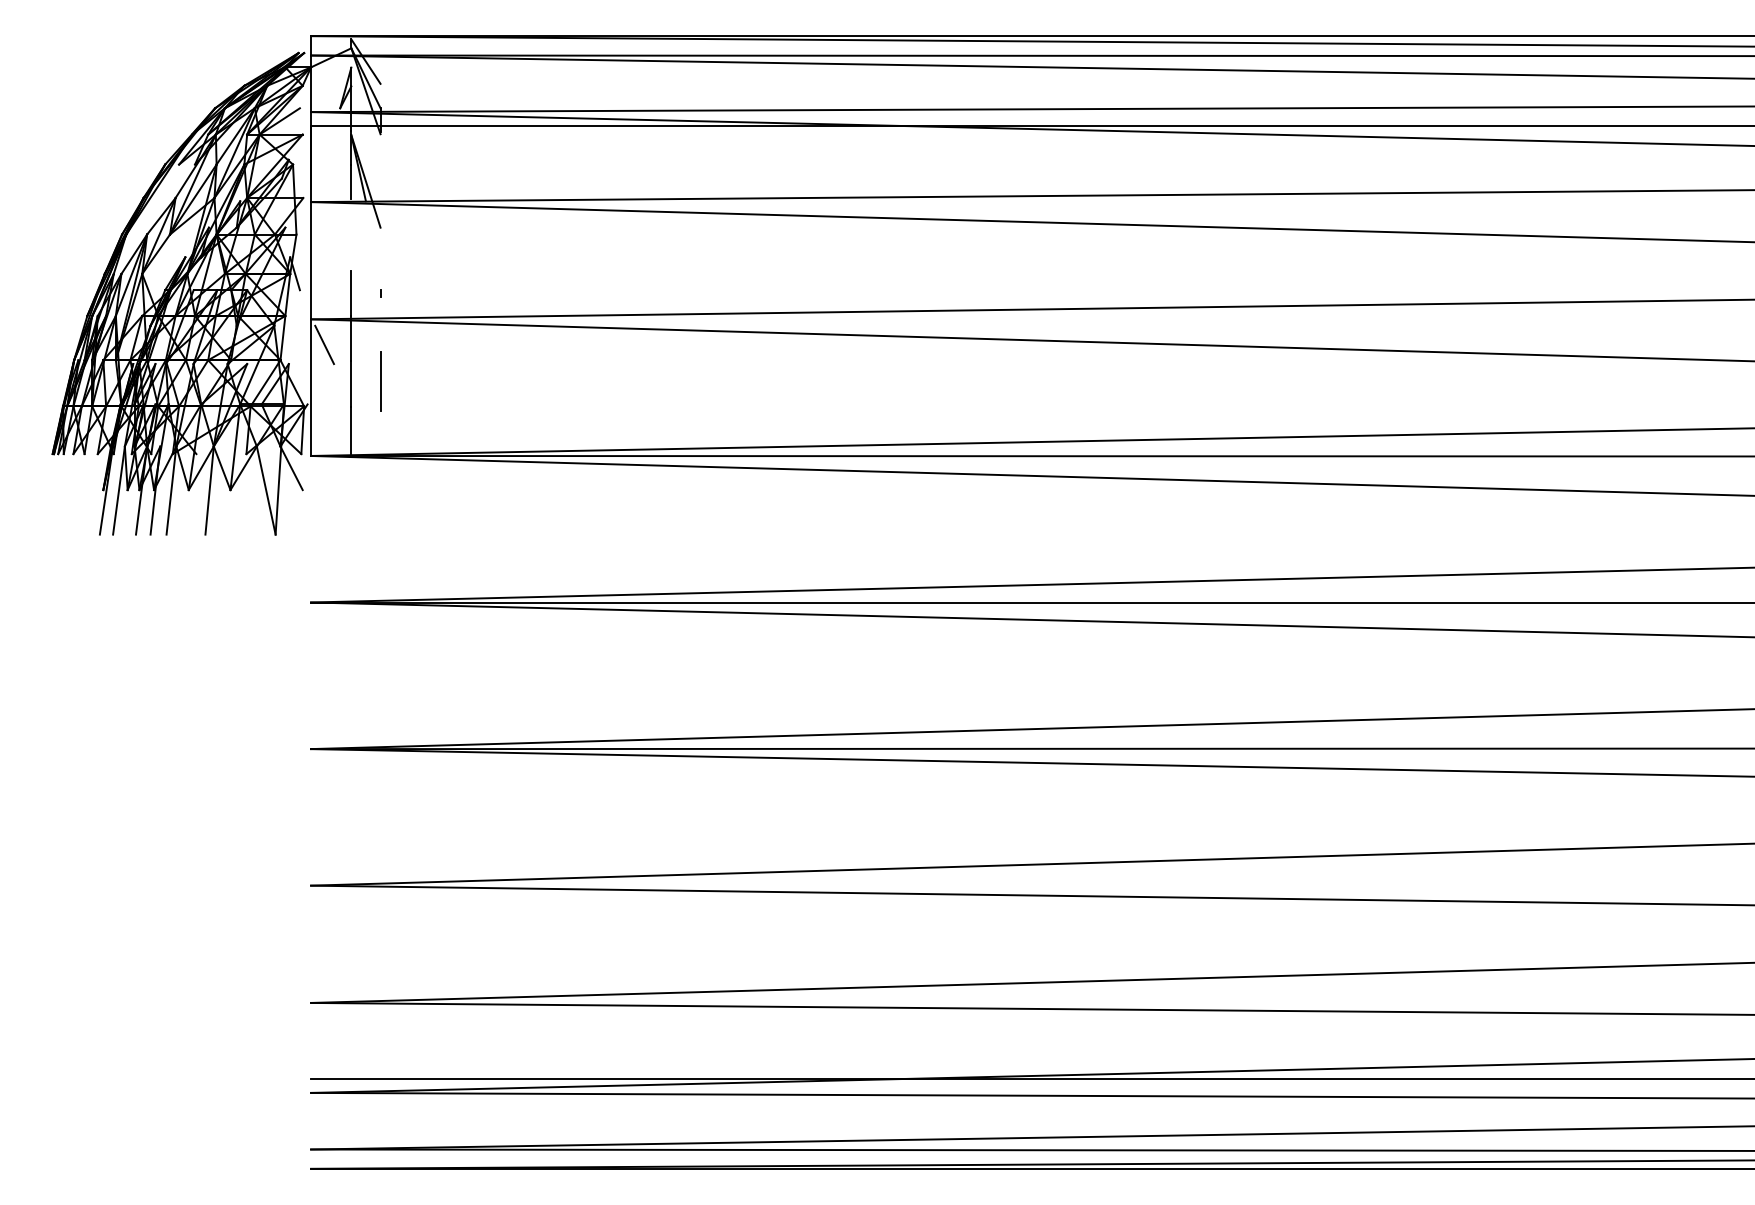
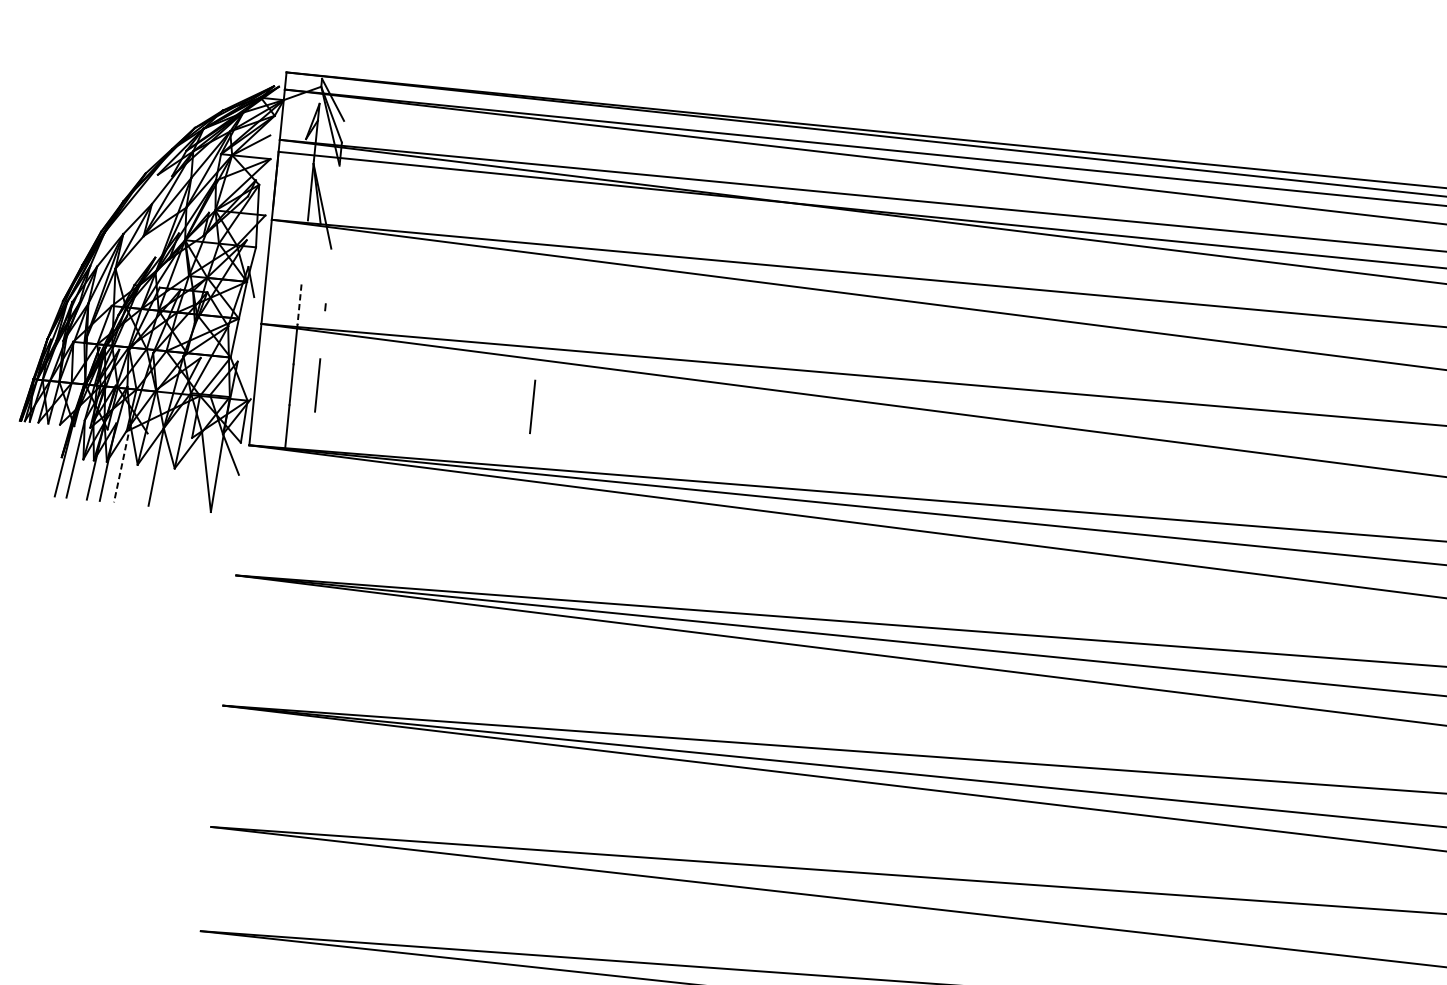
line: (351, 293) -> (299, 304), solid -> dashed
line: (324, 344) -> (271, 347), removed
line: (622, 381) -> (532, 406), added
line: (171, 491) -> (122, 464), solid -> dashed

